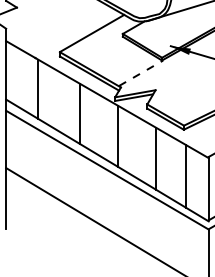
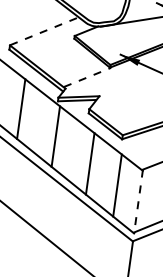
line: (92, 33) -> (44, 31), solid -> dashed
line: (208, 188) -> (138, 200), solid -> dashed

